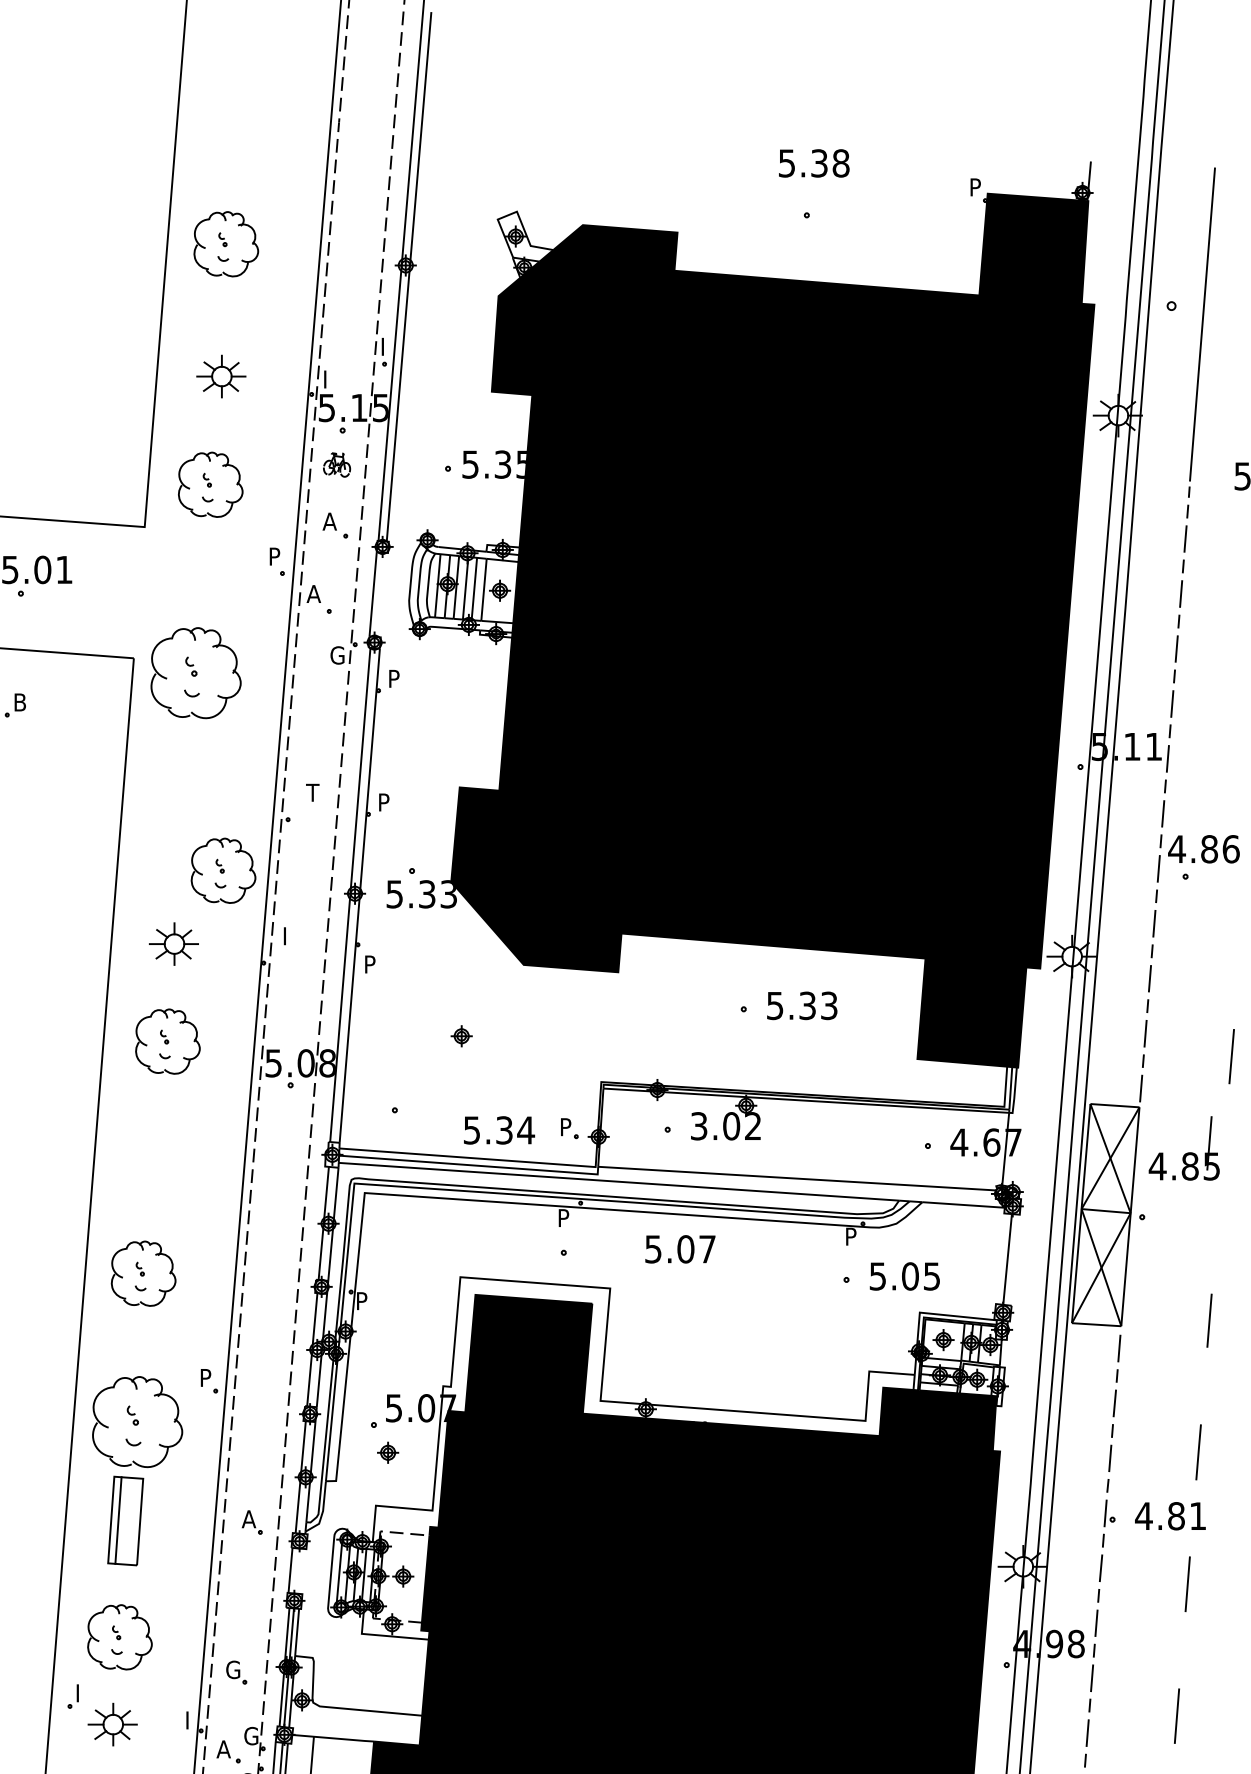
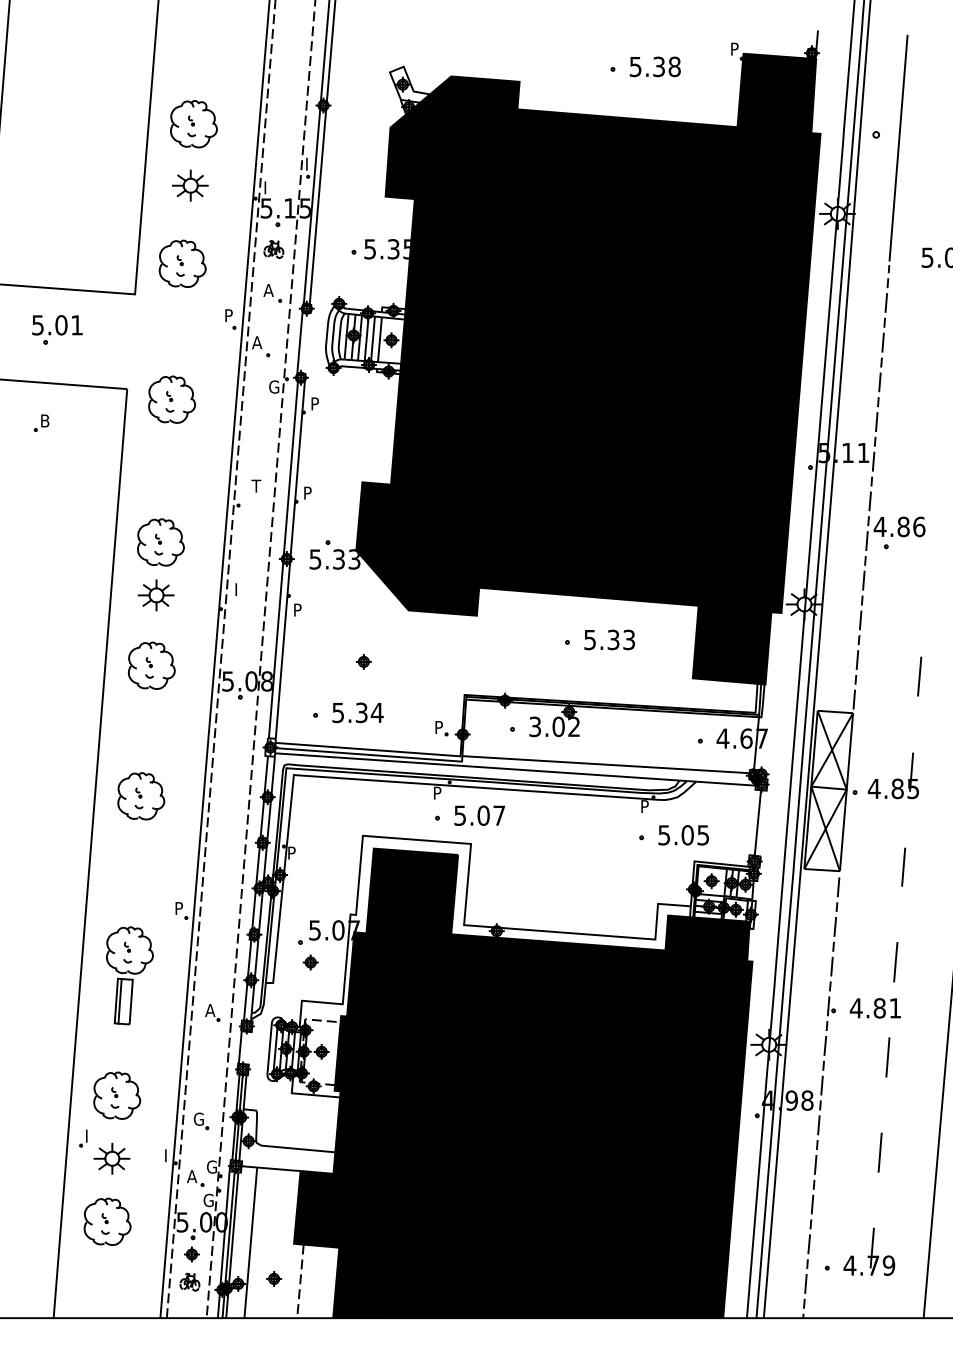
text: (813, 162) -> (654, 66), moved
part: (225, 244) -> (193, 124), moved
part: (195, 672) -> (171, 399), size x0.71
part: (222, 870) -> (160, 542), moved
text: (498, 1129) -> (357, 712), moved
part: (1183, 1147) -> (892, 775), moved
text: (680, 1249) -> (479, 815), moved
part: (143, 1273) -> (141, 796), moved
part: (137, 1470) -> (129, 975), size x0.71

